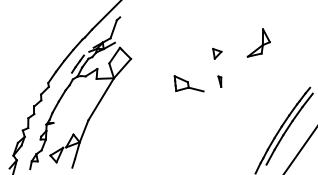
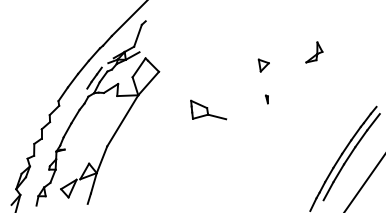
part: (259, 43) -> (314, 52), size x0.6
part: (219, 81) -> (266, 99), size x0.6
part: (189, 83) -> (208, 109), moved

